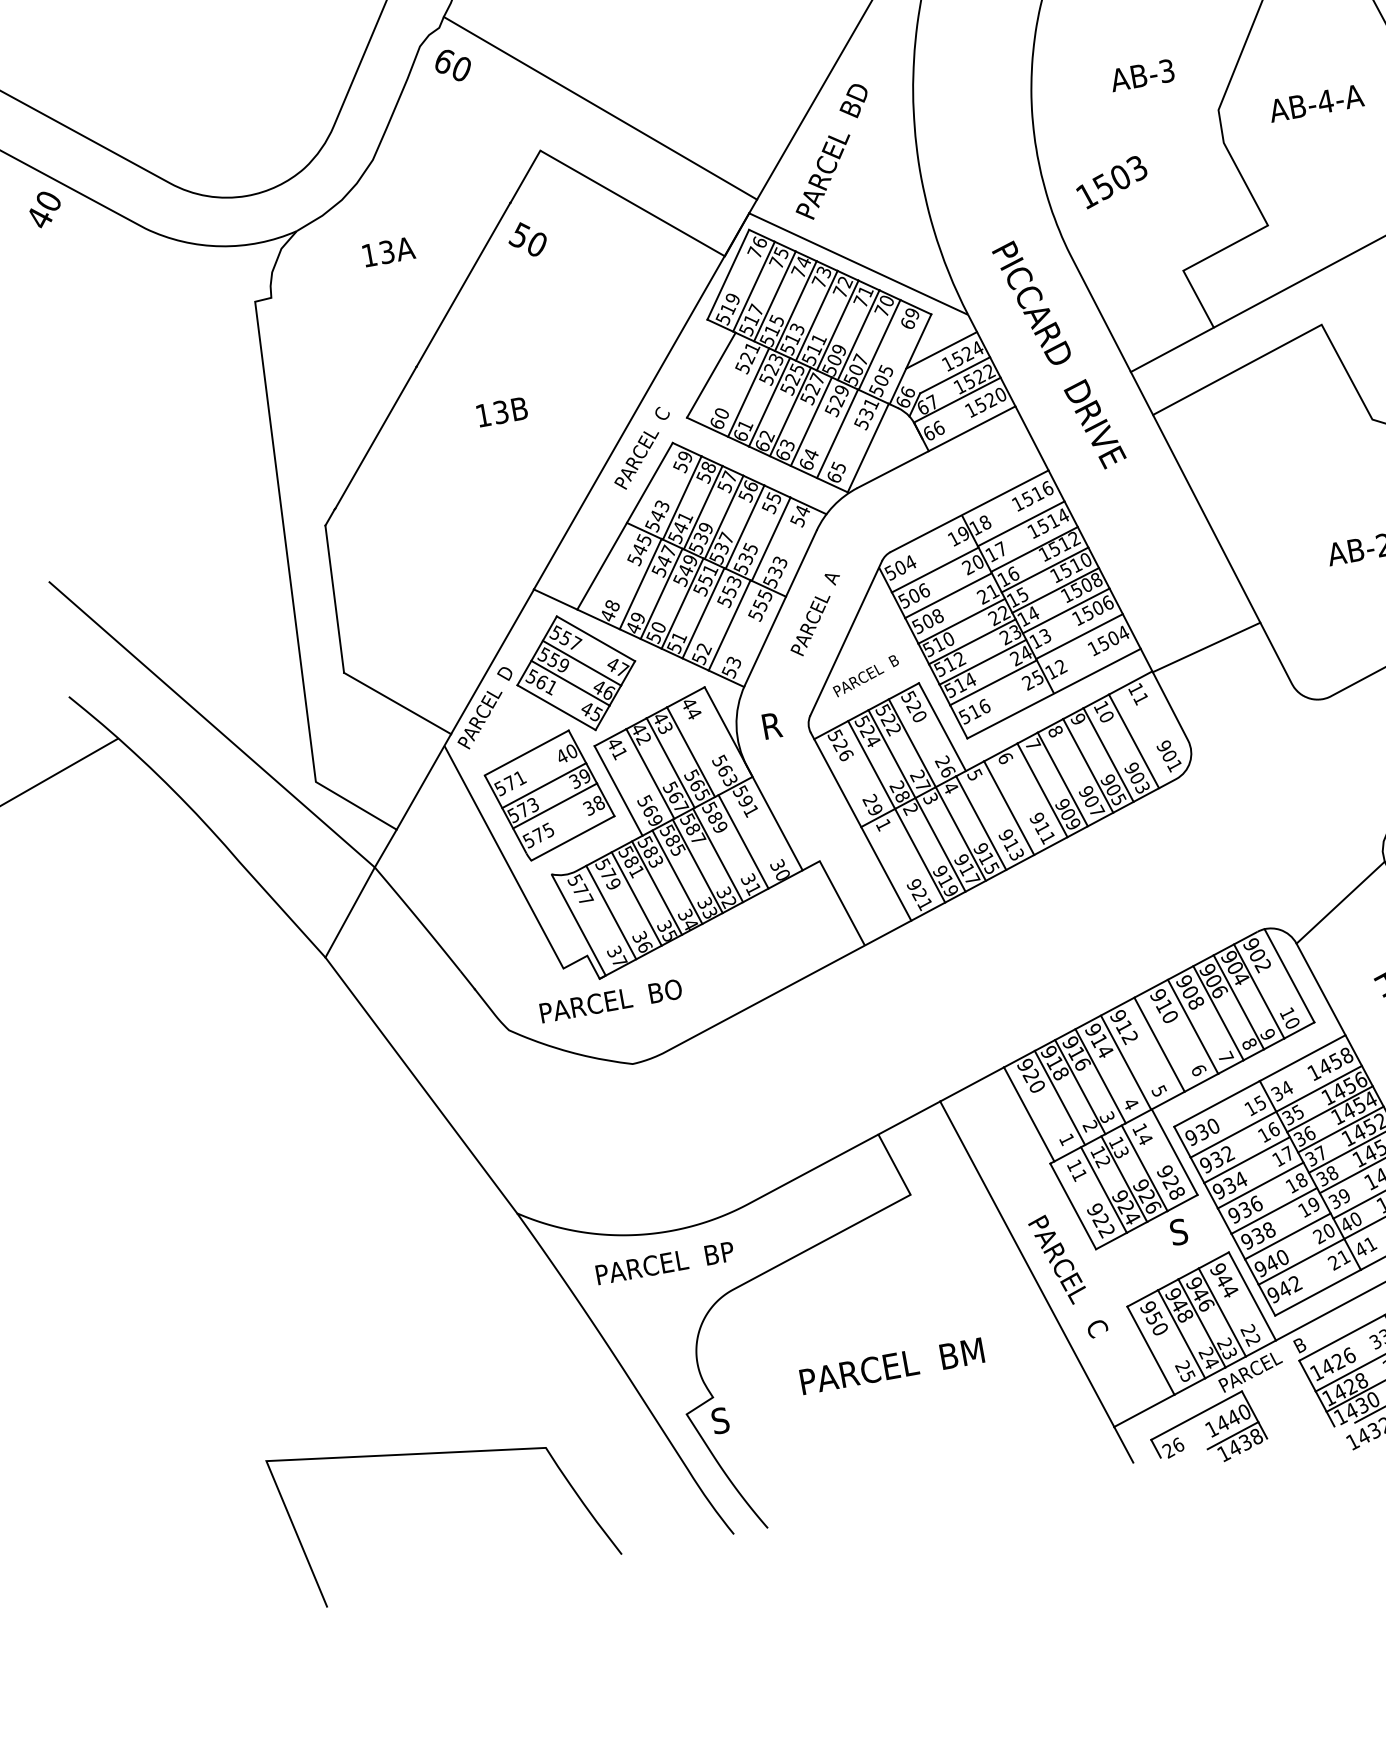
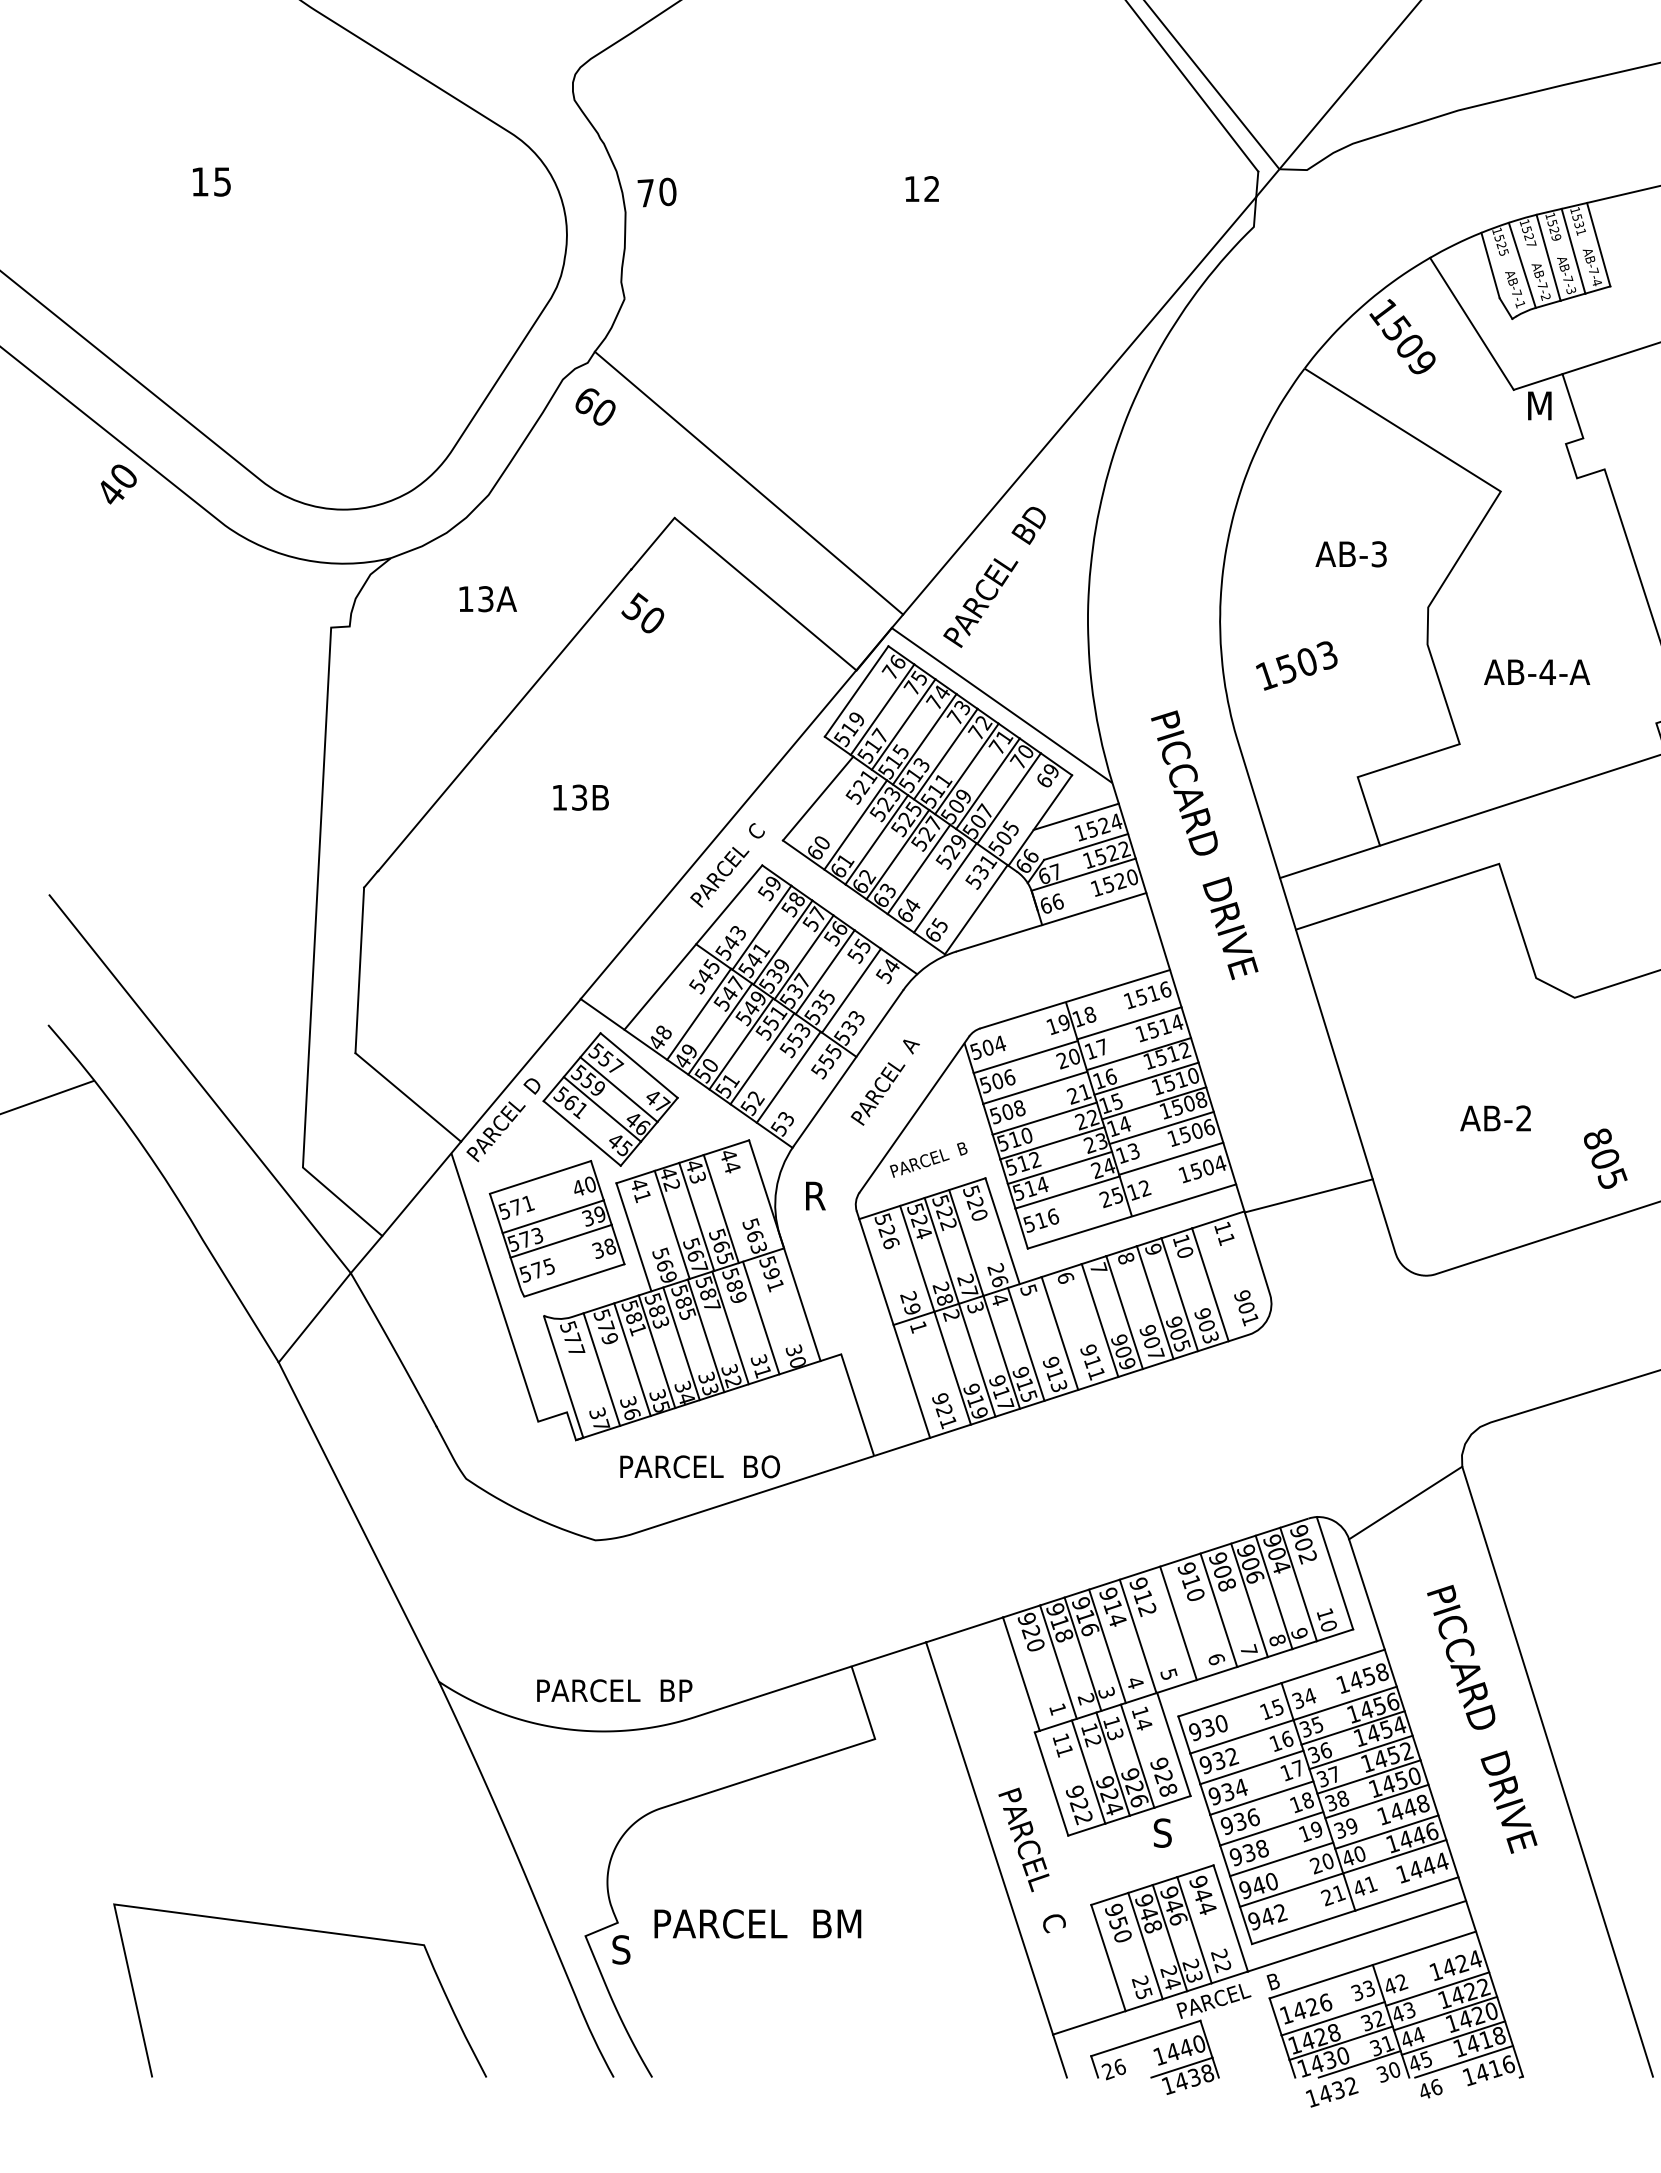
text: (1316, 102) -> (1537, 671), moved
text: (610, 1000) -> (699, 1466), moved
text: (664, 1263) -> (614, 1690), moved
text: (891, 1365) -> (757, 1923), moved

